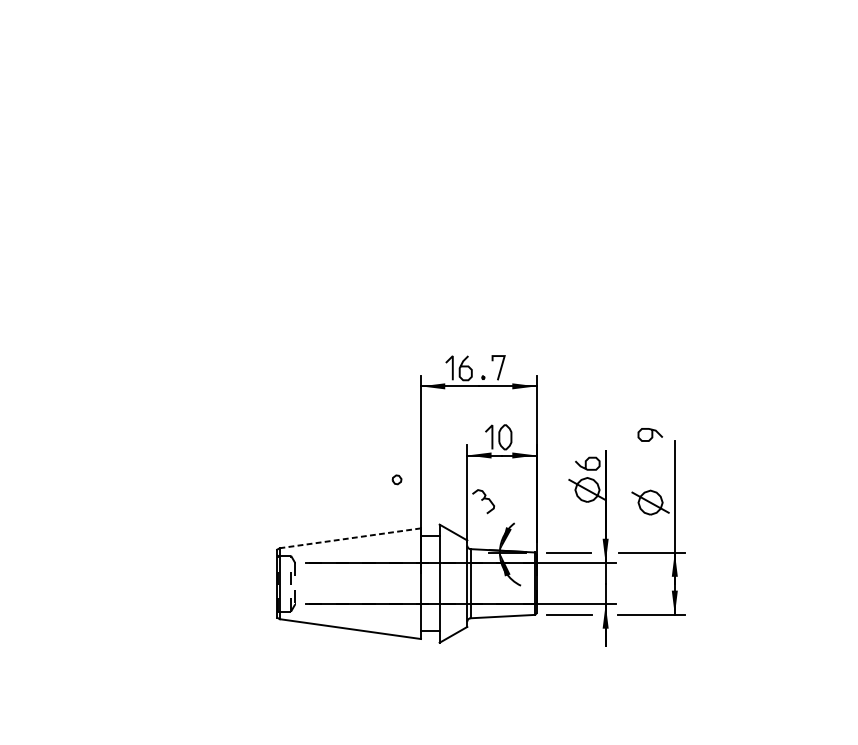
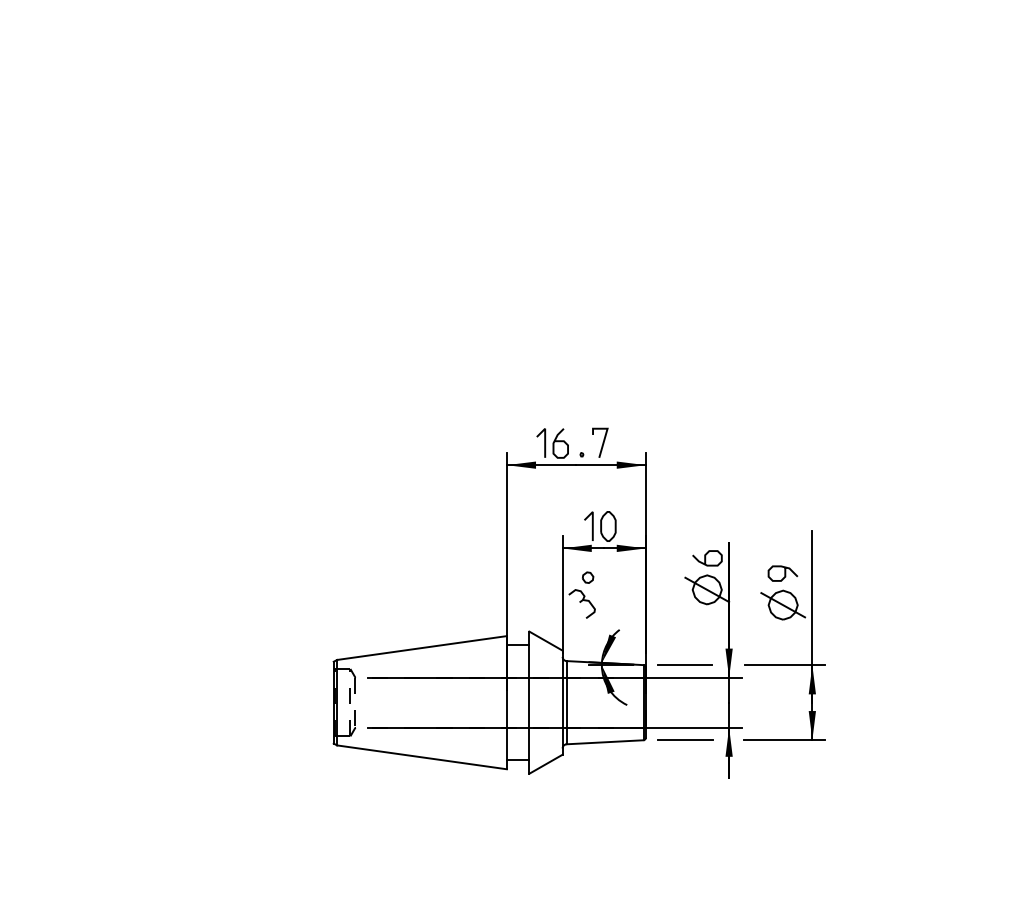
curve: (651, 434) -> (784, 573), moved
part: (397, 479) -> (588, 577), moved
line: (350, 538) -> (421, 648), dashed -> solid

